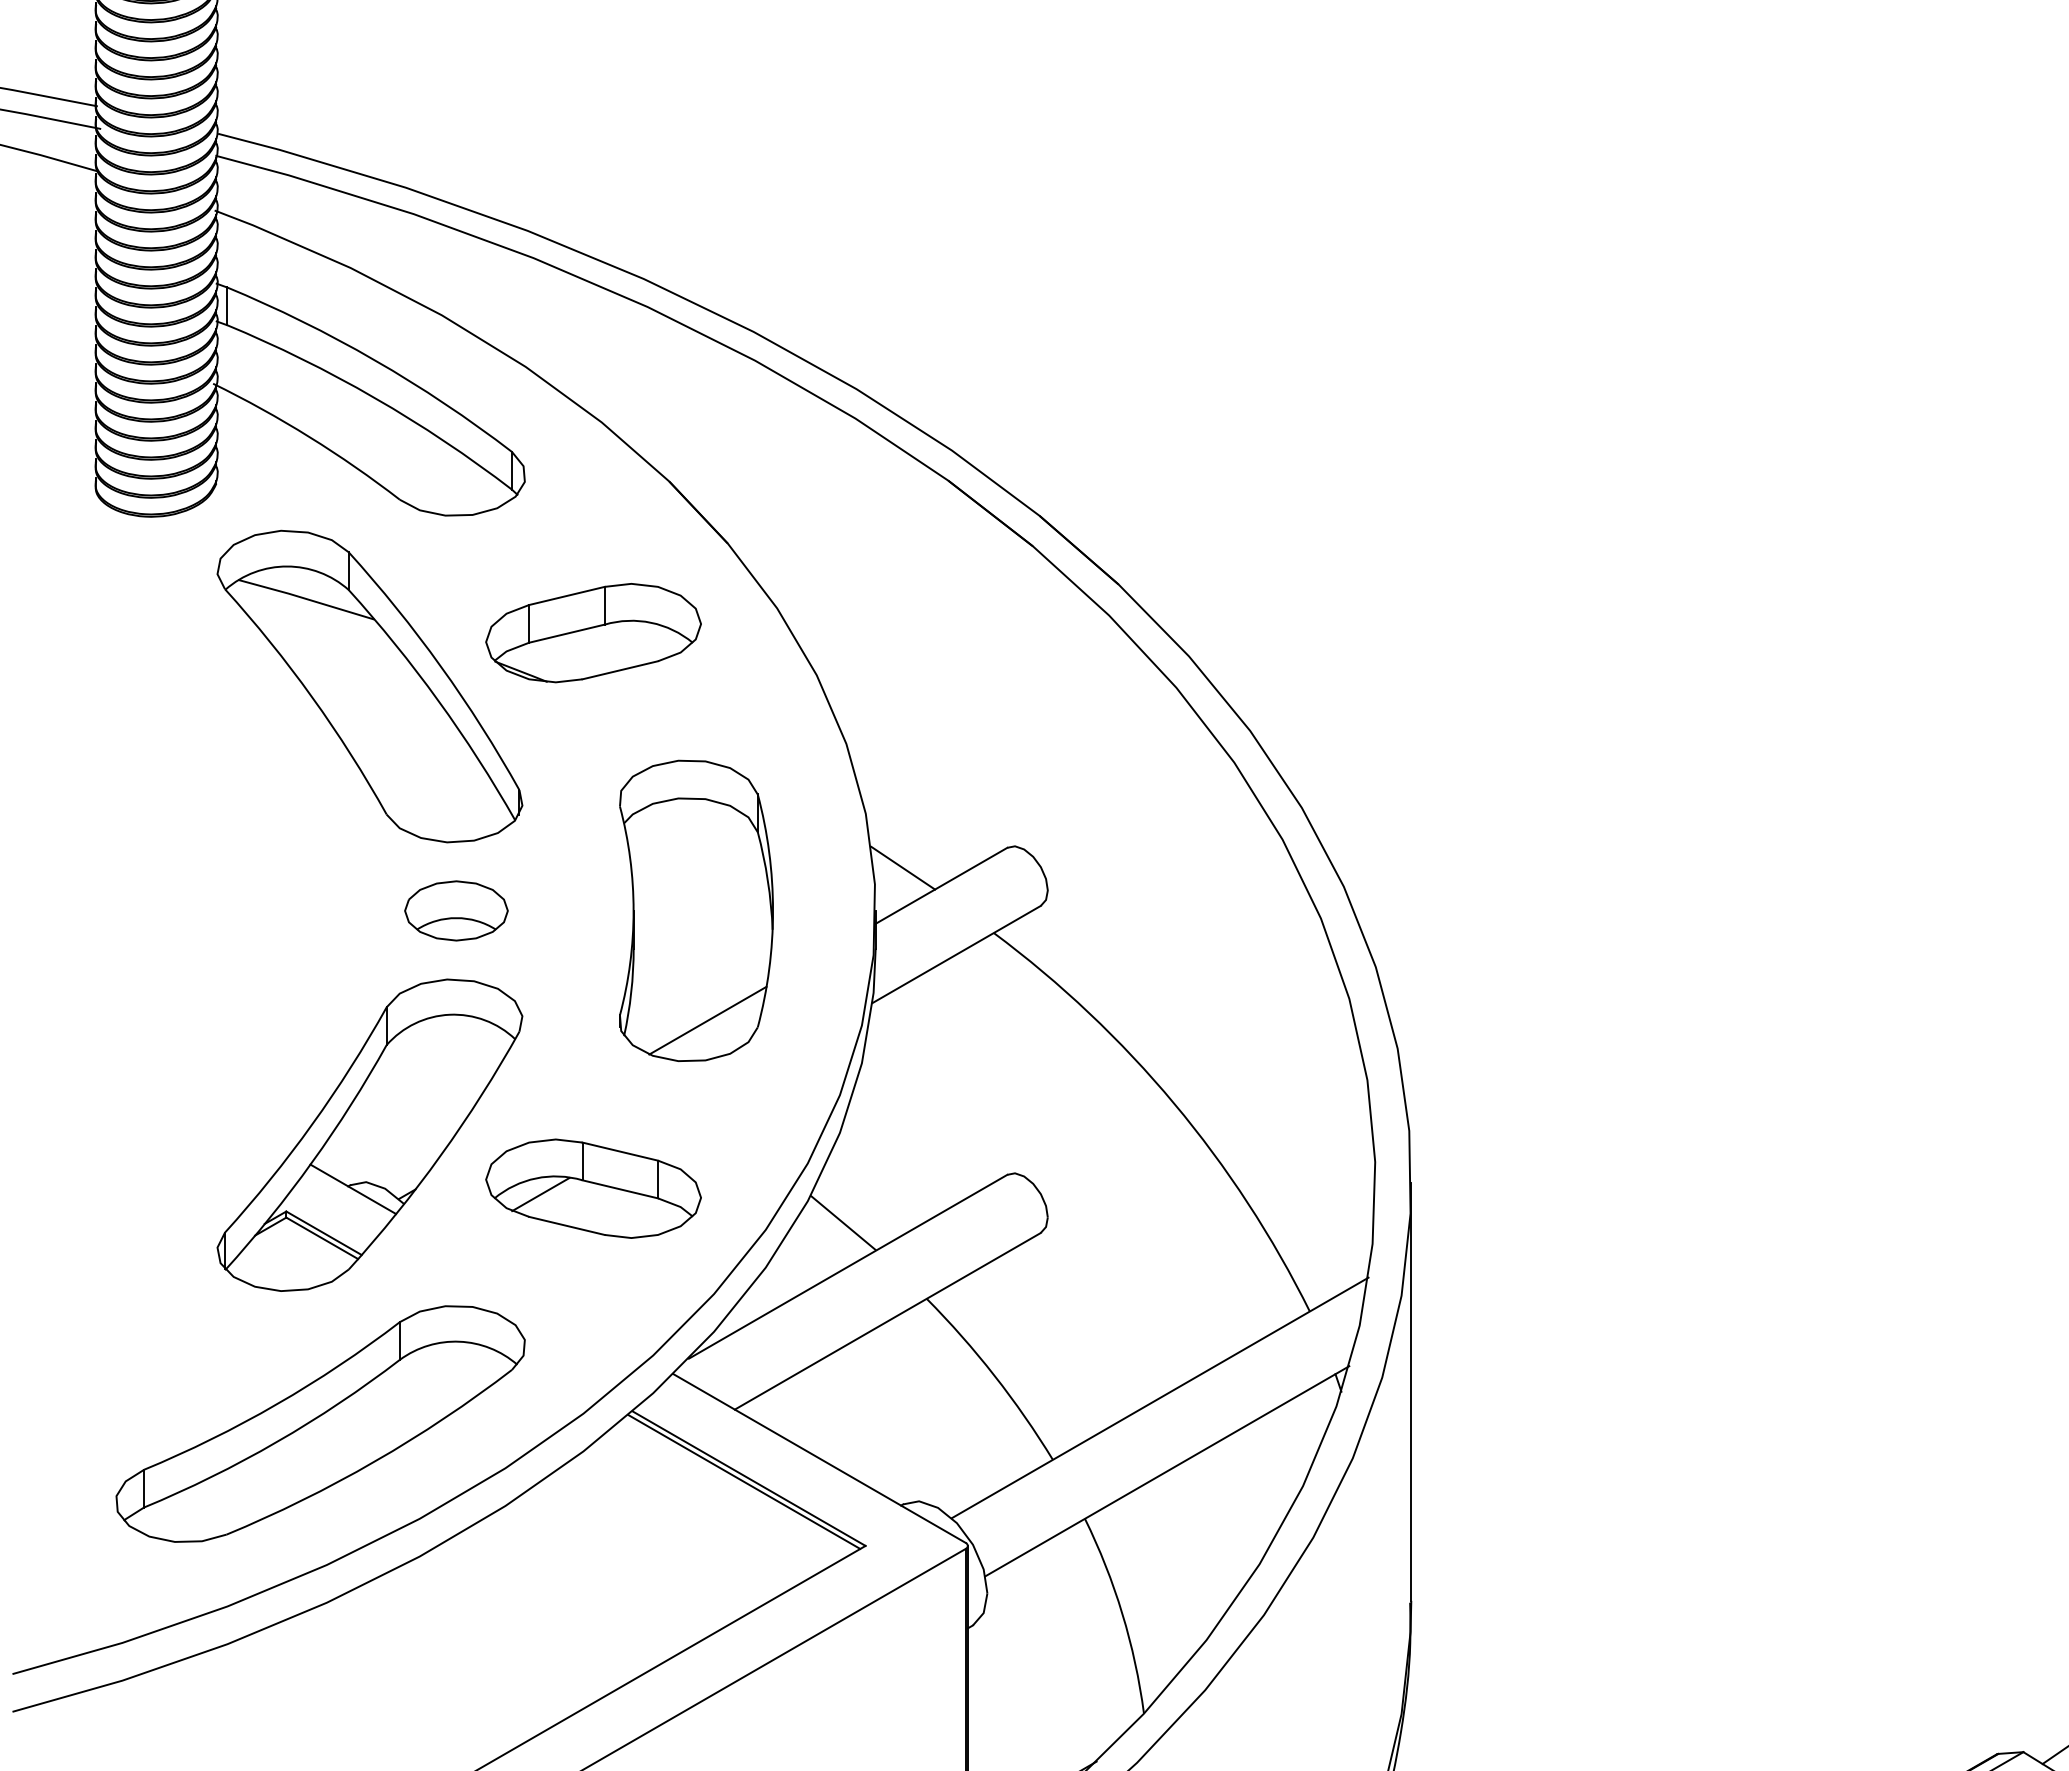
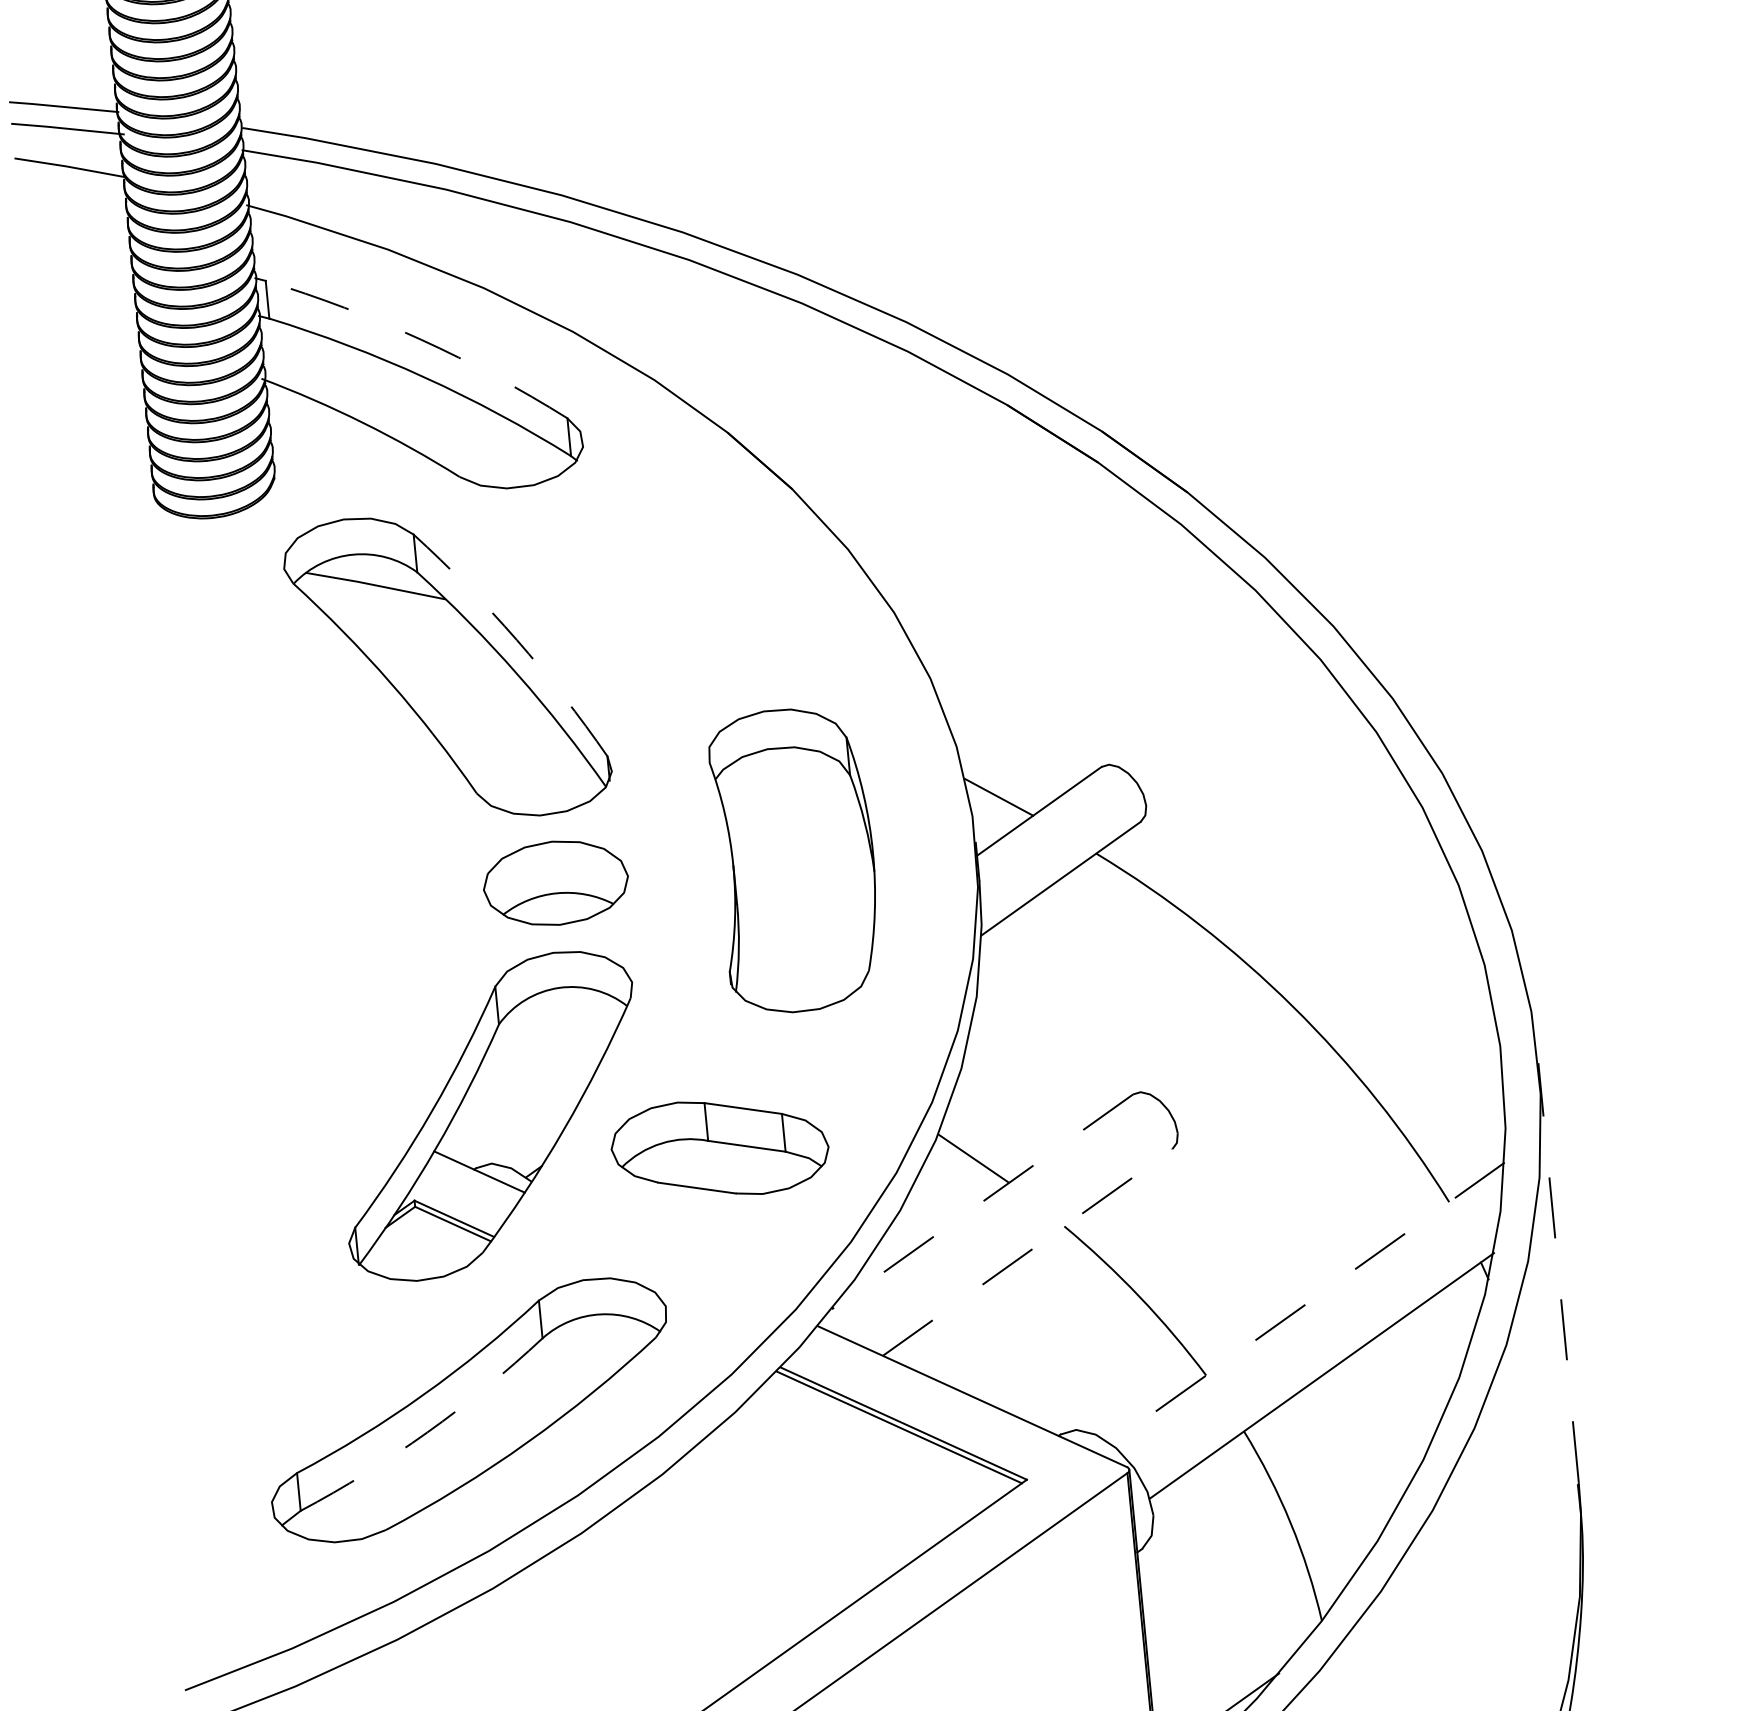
arc: (374, 360) -> (420, 339), solid -> dashed
part: (593, 633) -> (666, 592), removed
arc: (440, 666) -> (516, 640), solid -> dashed
part: (456, 910) -> (555, 882), size x1.4
line: (707, 1020) -> (817, 968), removed
line: (540, 1194) -> (667, 1159), removed
line: (848, 1266) -> (982, 1201), solid -> dashed
line: (887, 1321) -> (1027, 1252), solid -> dashed
line: (1411, 1391) -> (1558, 1272), solid -> dashed
line: (1160, 1397) -> (1307, 1302), solid -> dashed
arc: (276, 1442) -> (427, 1432), solid -> dashed

